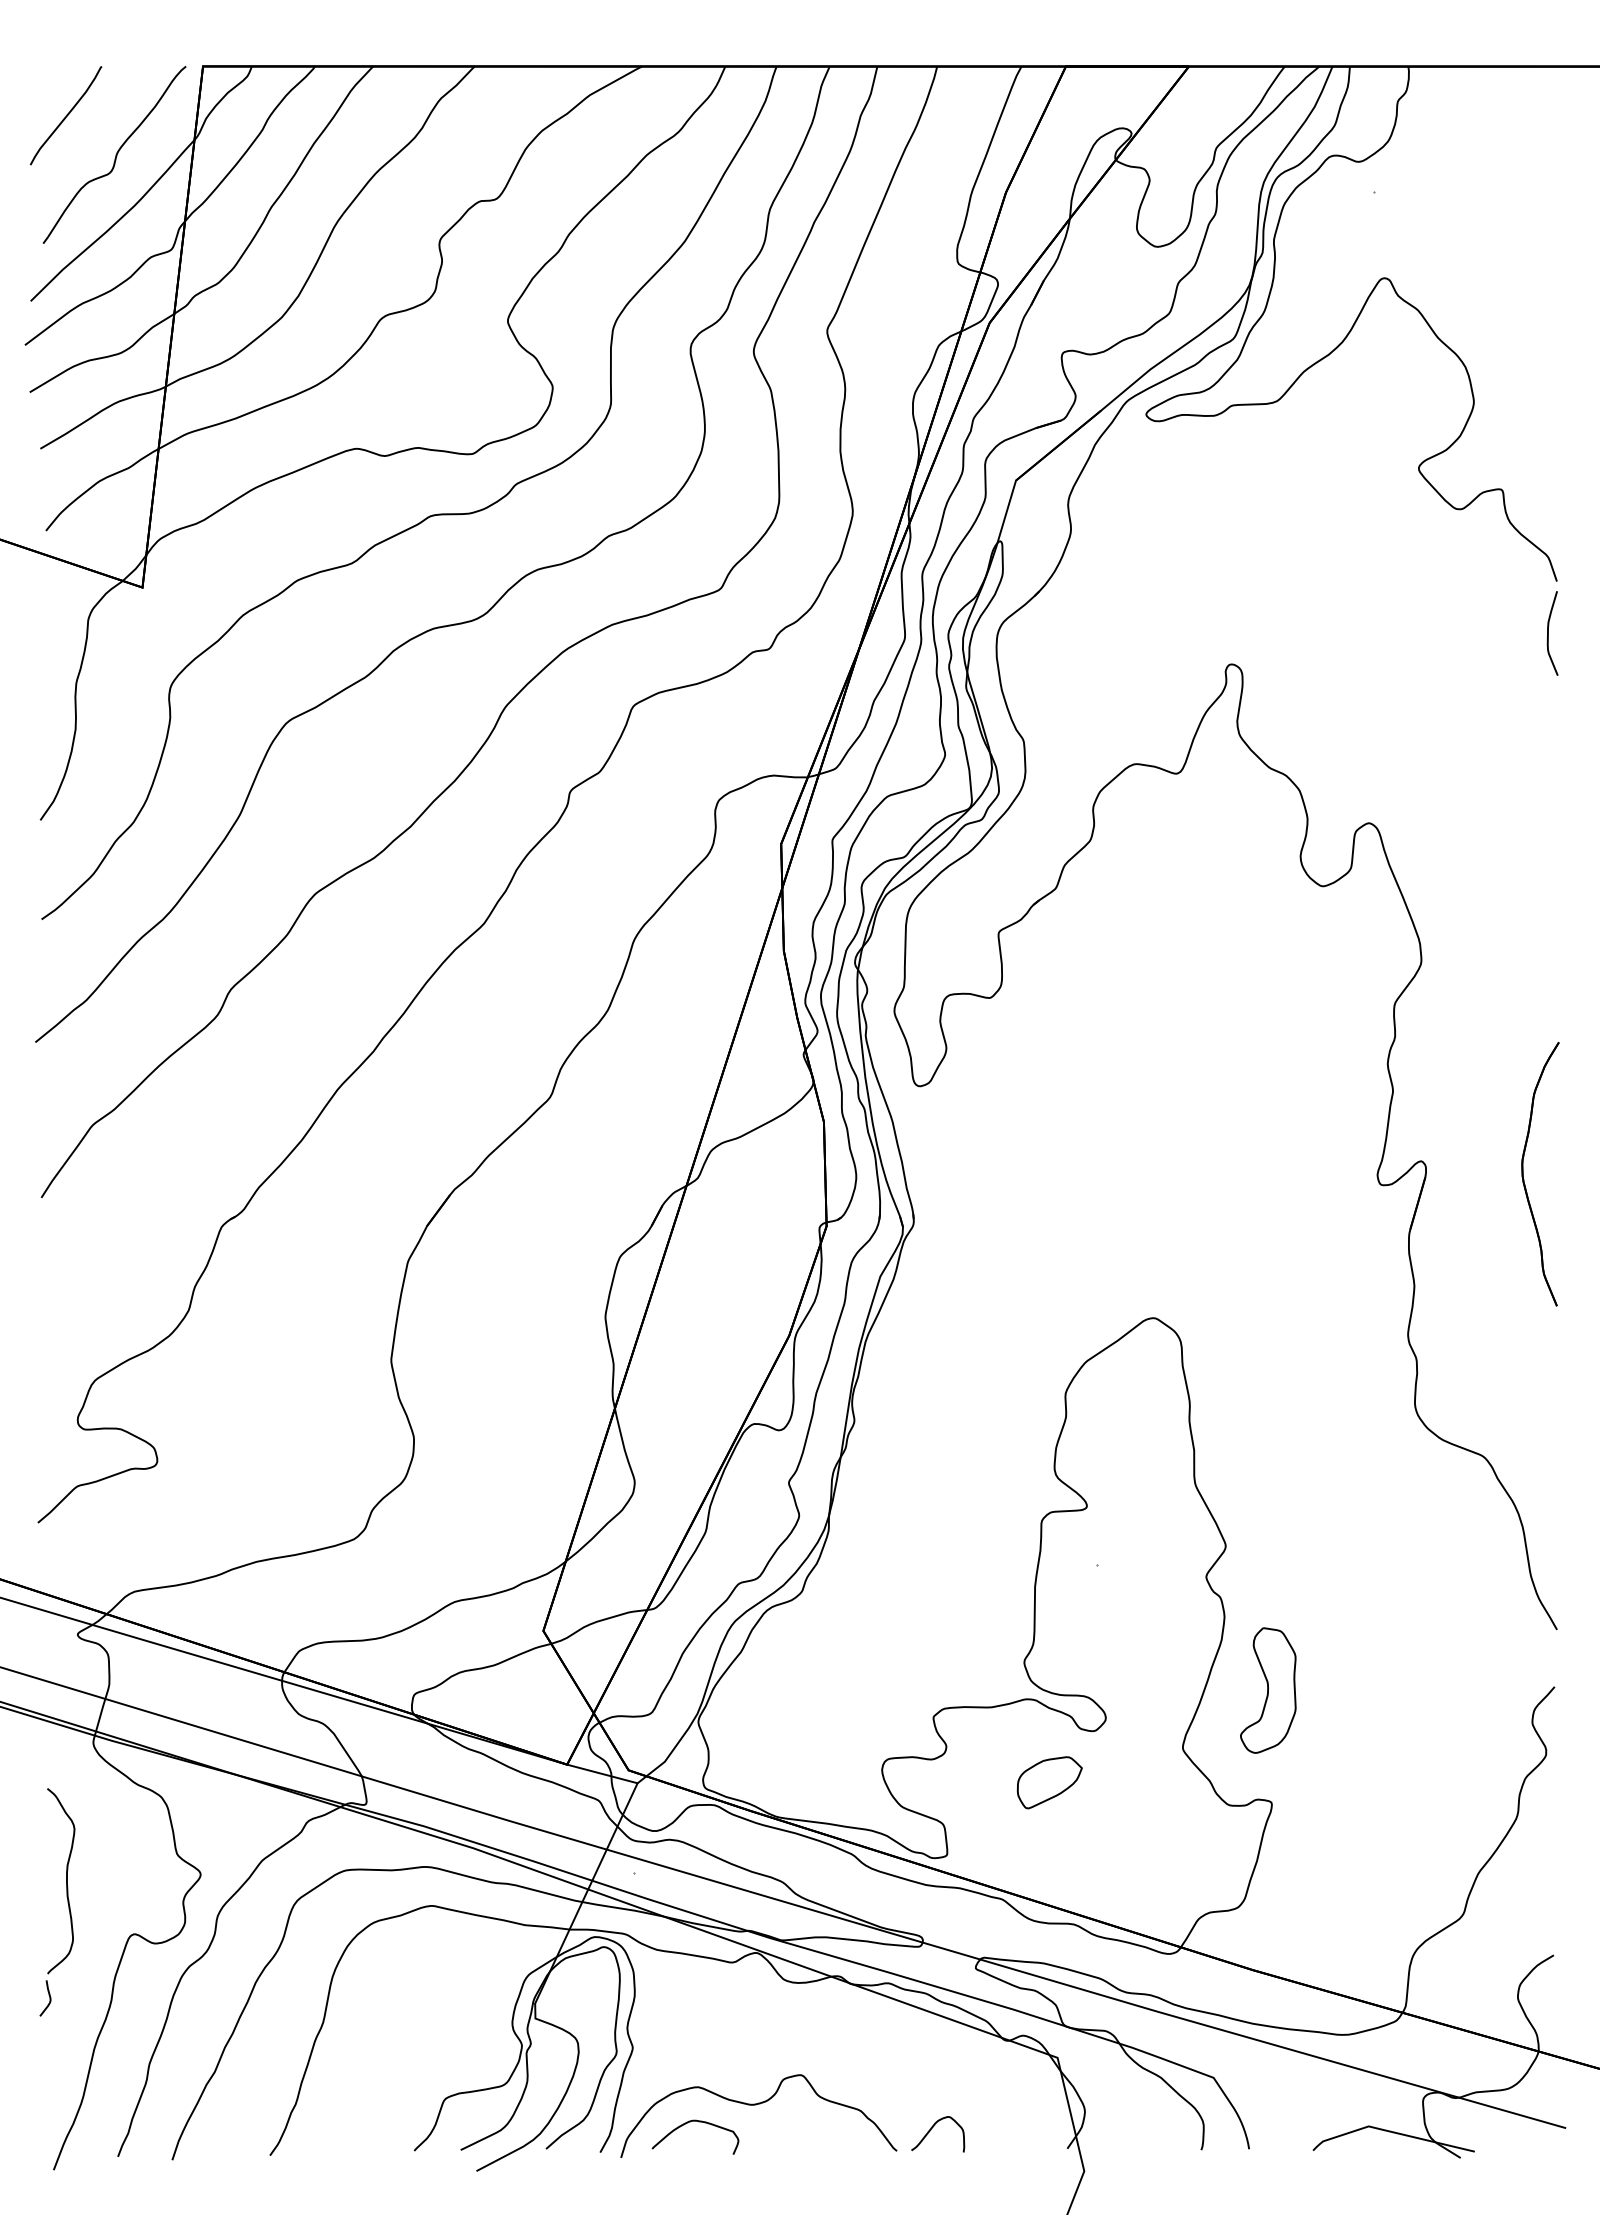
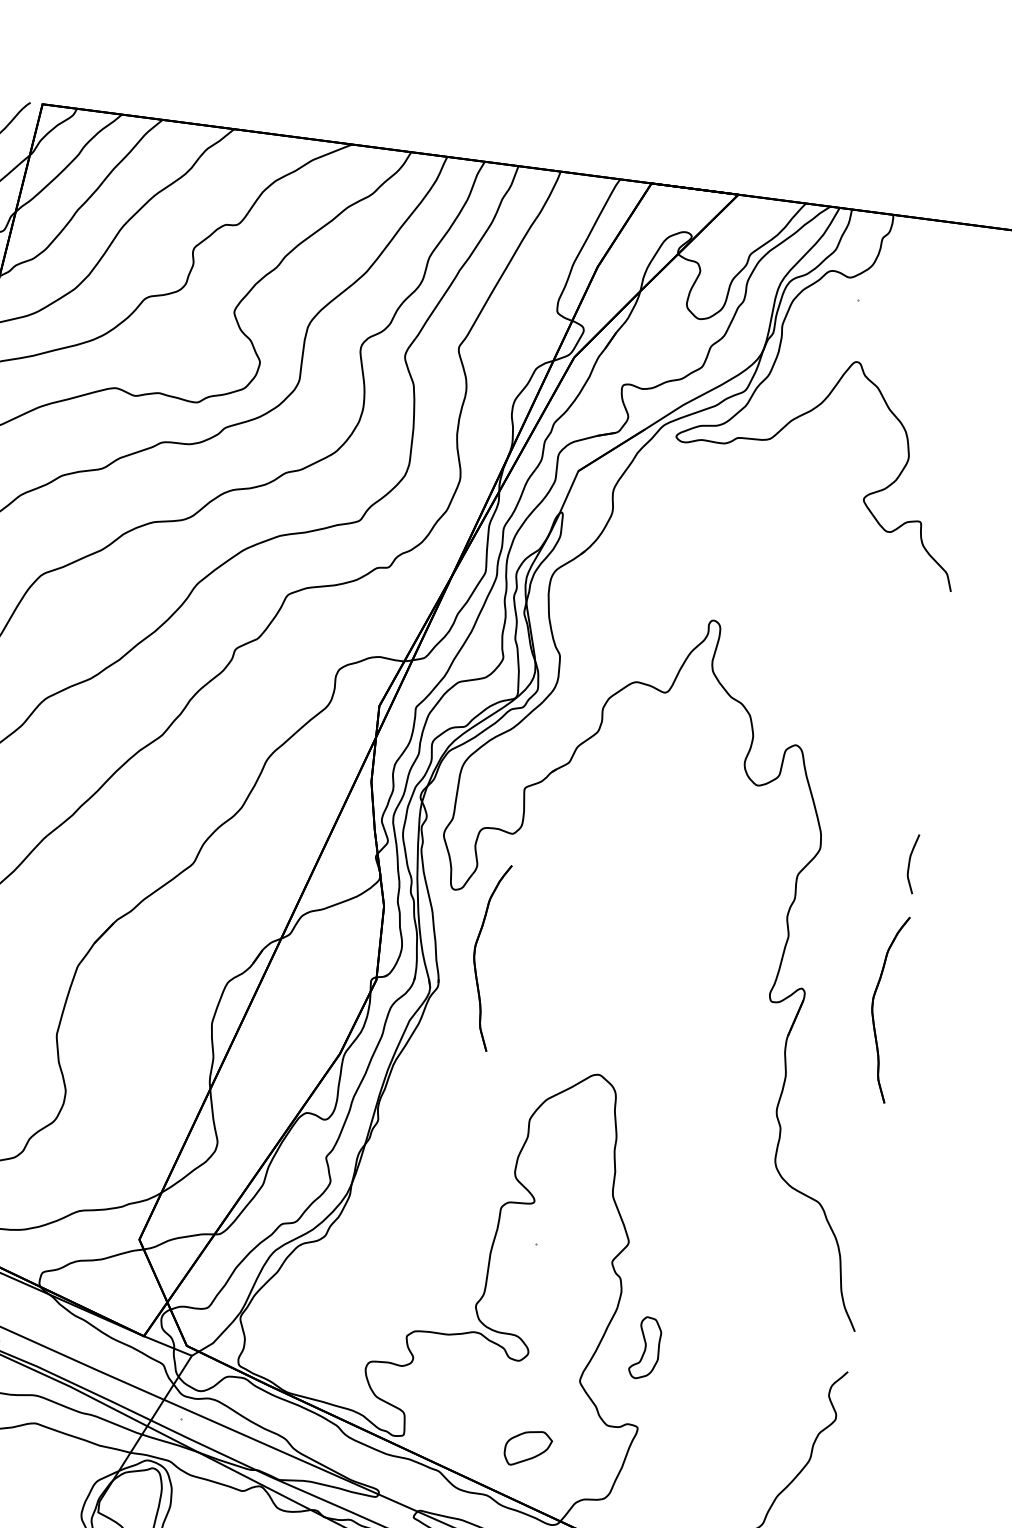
curve: (1548, 633) -> (909, 863), moved
part: (960, 1179) -> (475, 959), added
part: (1268, 1690) -> (645, 1348), size x0.7
part: (1049, 1782) -> (527, 1448), moved

